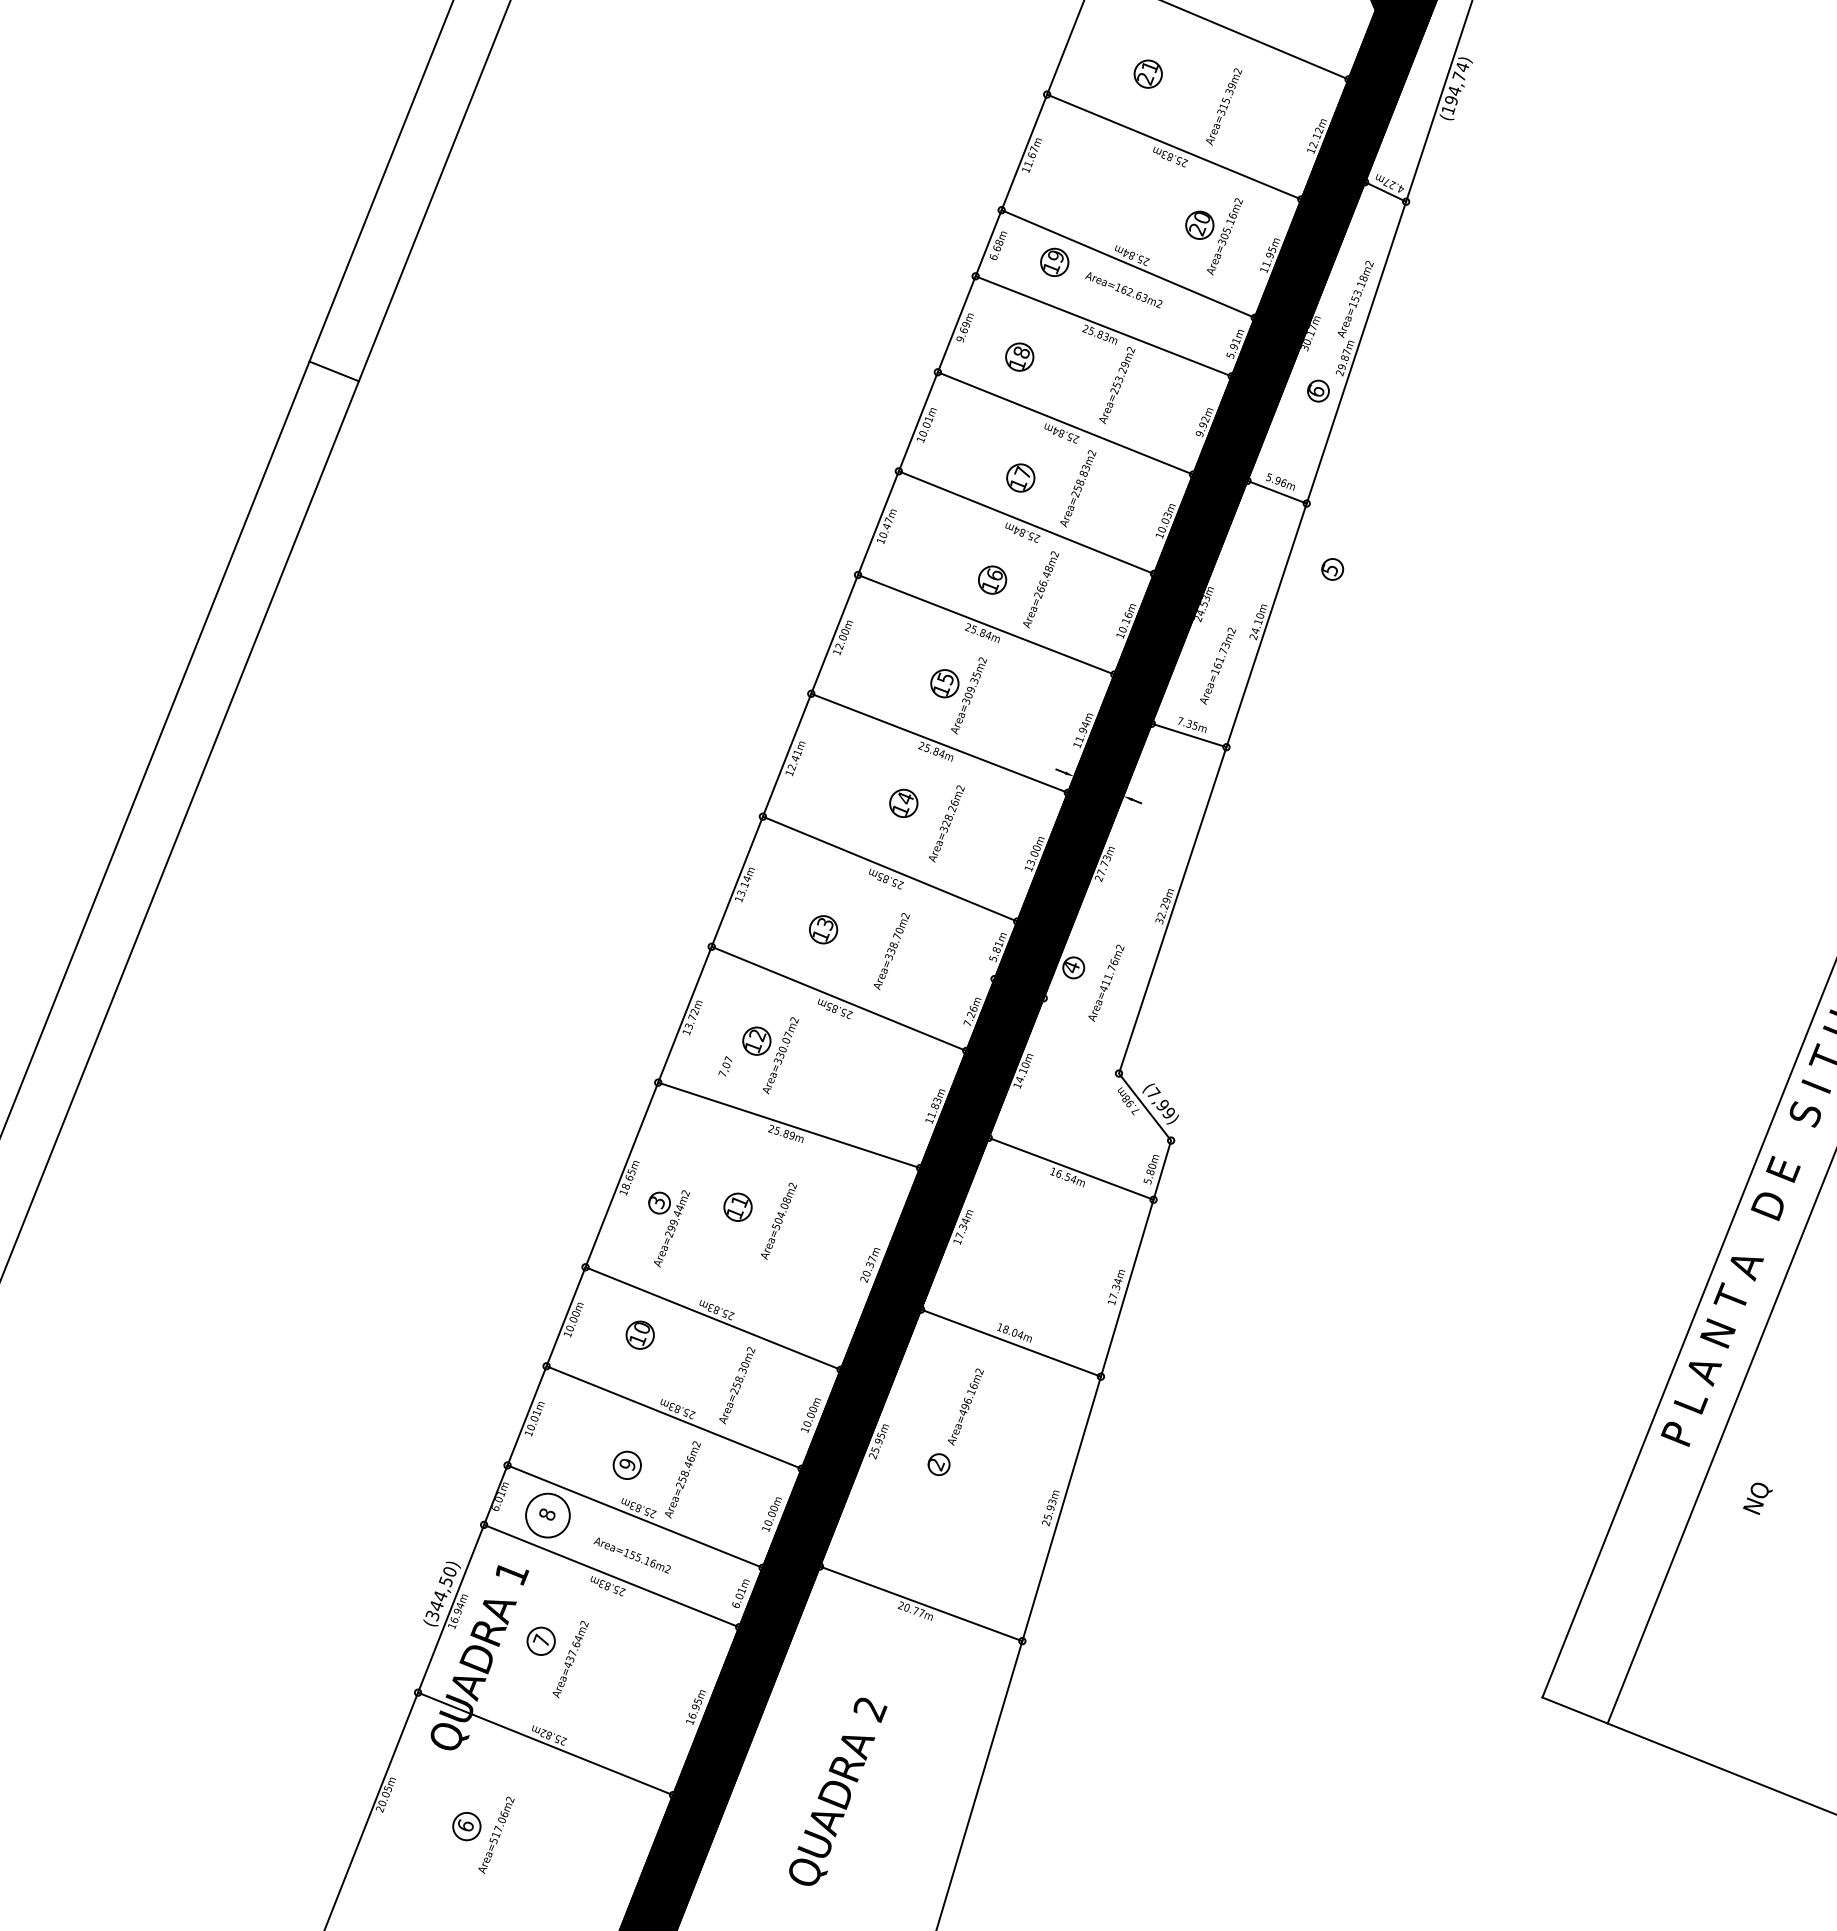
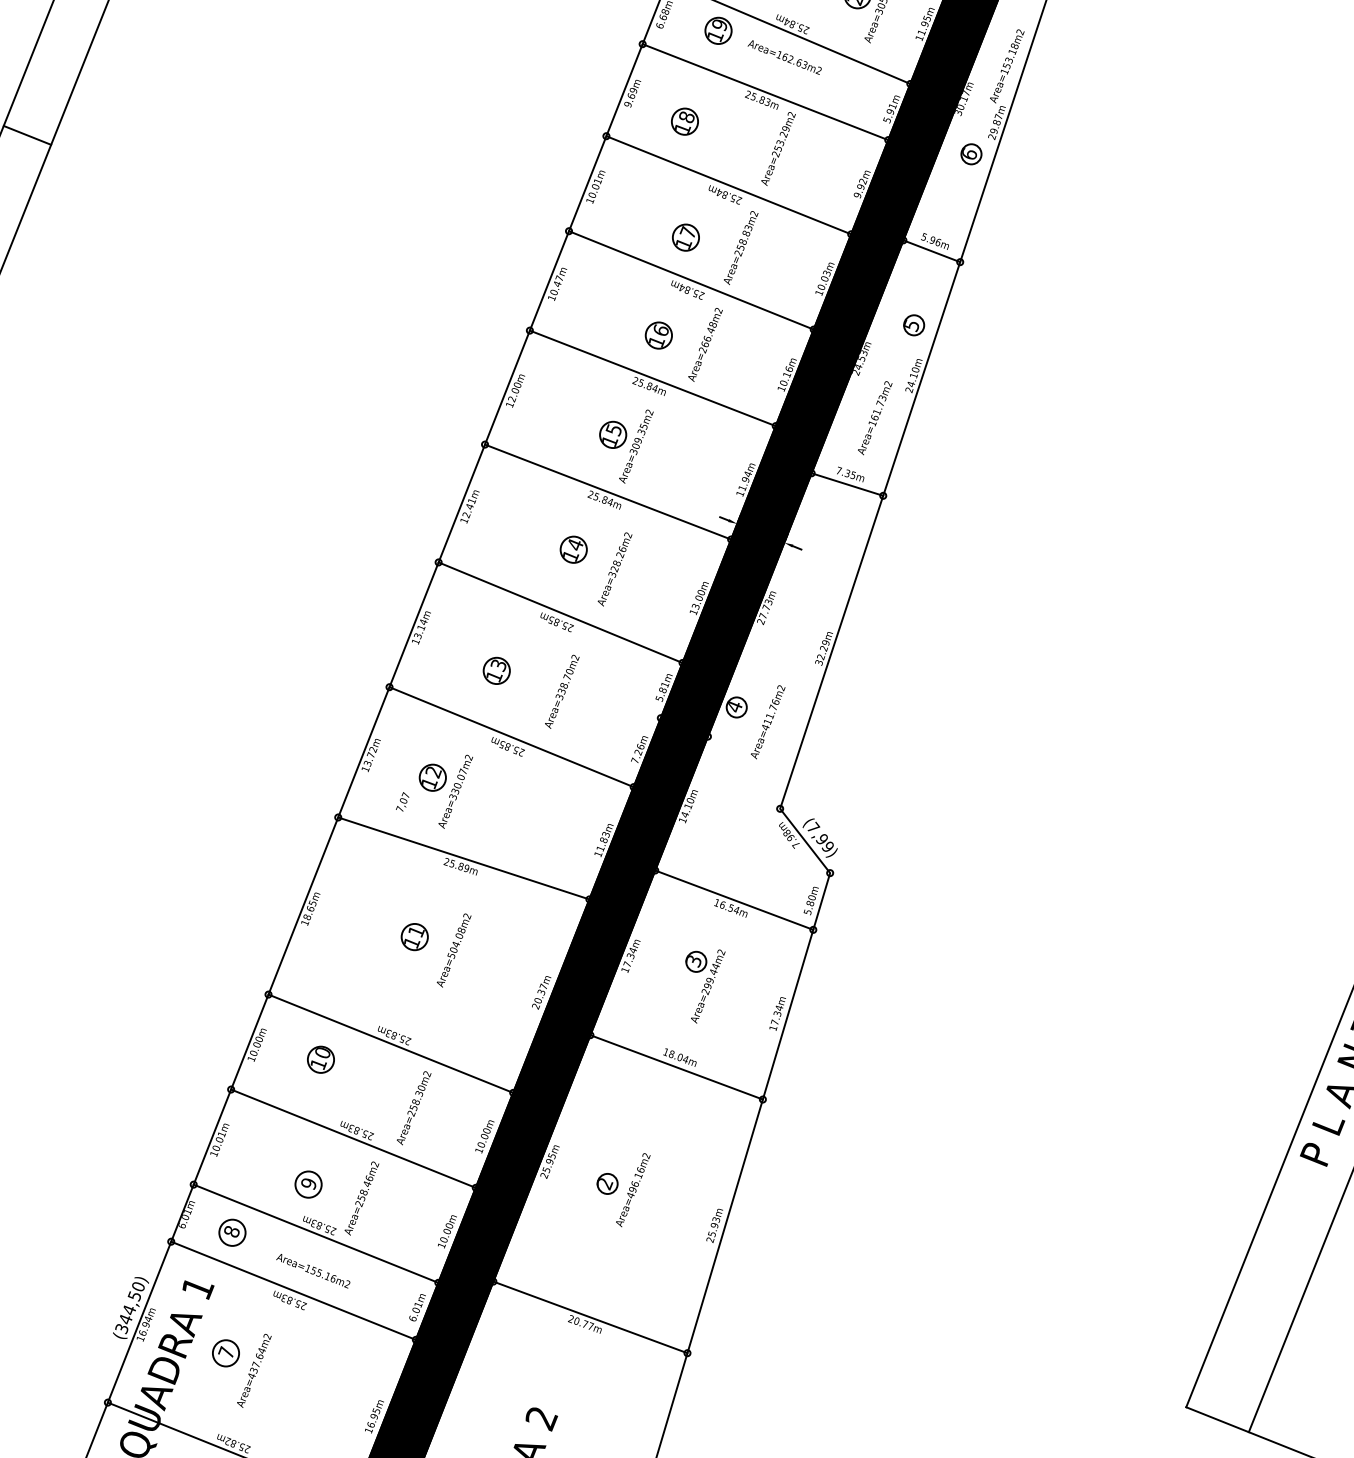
part: (1332, 569) -> (913, 325), moved
part: (668, 1228) -> (704, 986), moved
text: (965, 1406) -> (632, 1189), moved
circle: (547, 1515) -> (232, 1232), size x0.62

